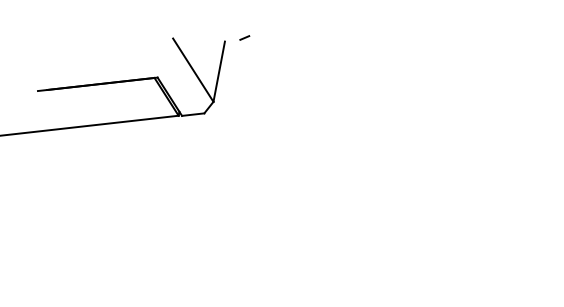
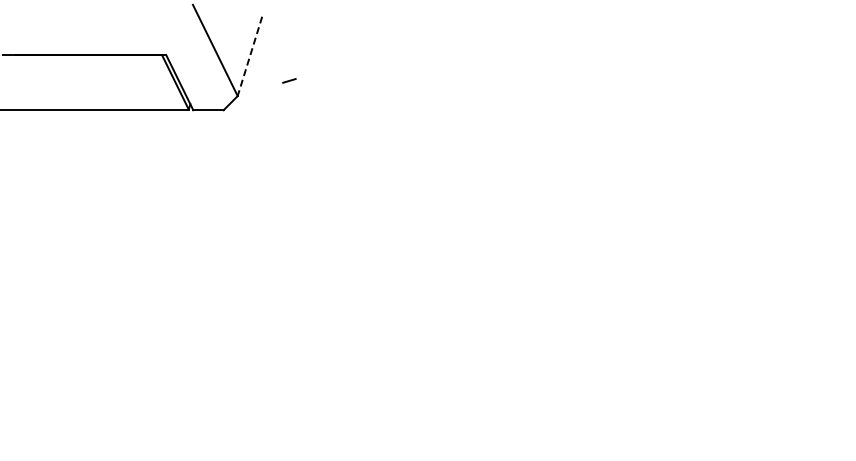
line: (244, 37) -> (289, 80), moved
line: (218, 71) -> (249, 56), solid -> dashed

